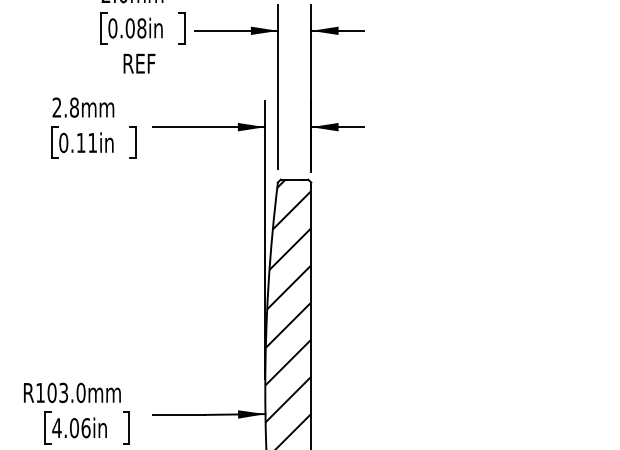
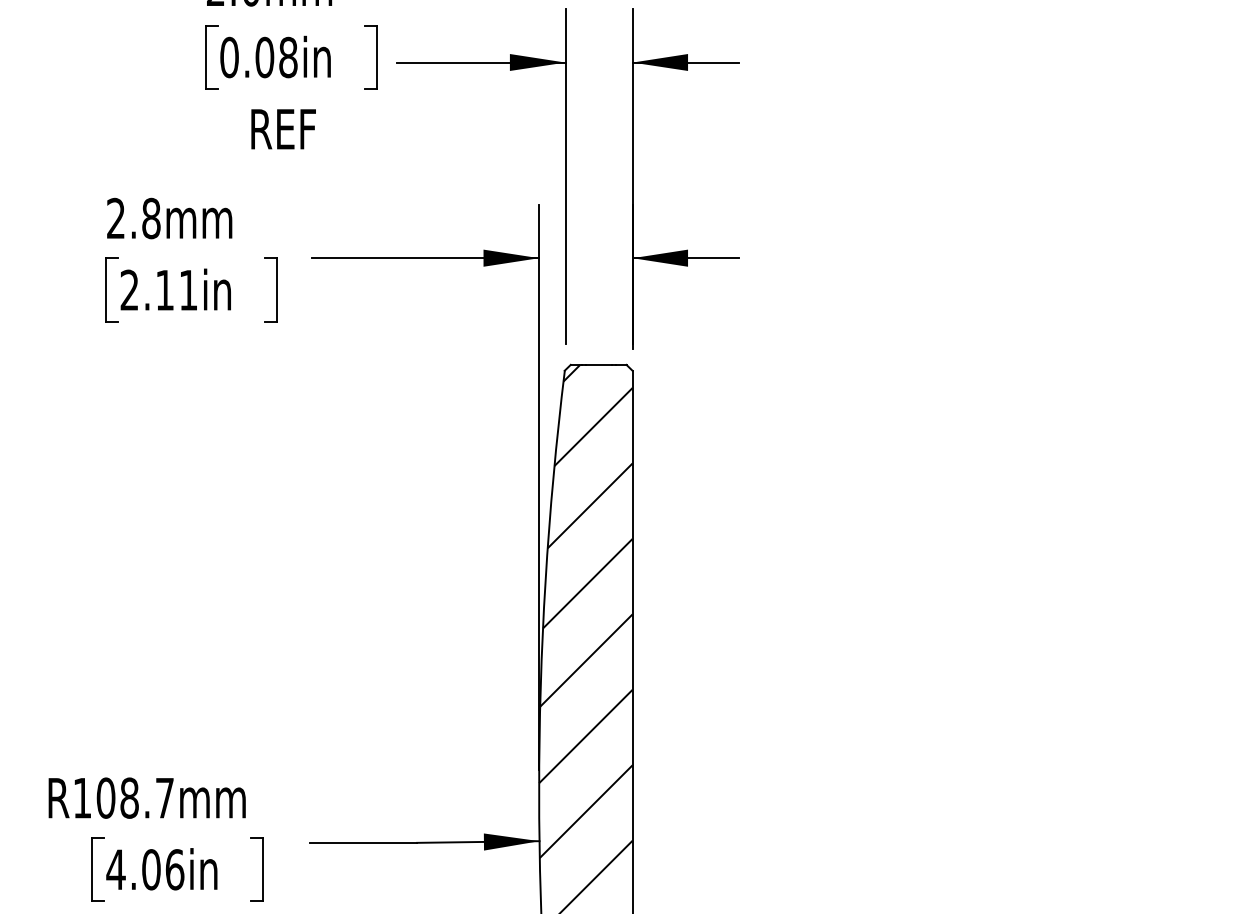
text: (63, 142) -> (129, 289), 0.11in -> 2.11in
text: (72, 392) -> (147, 797), R103.0mm -> R108.7mm

